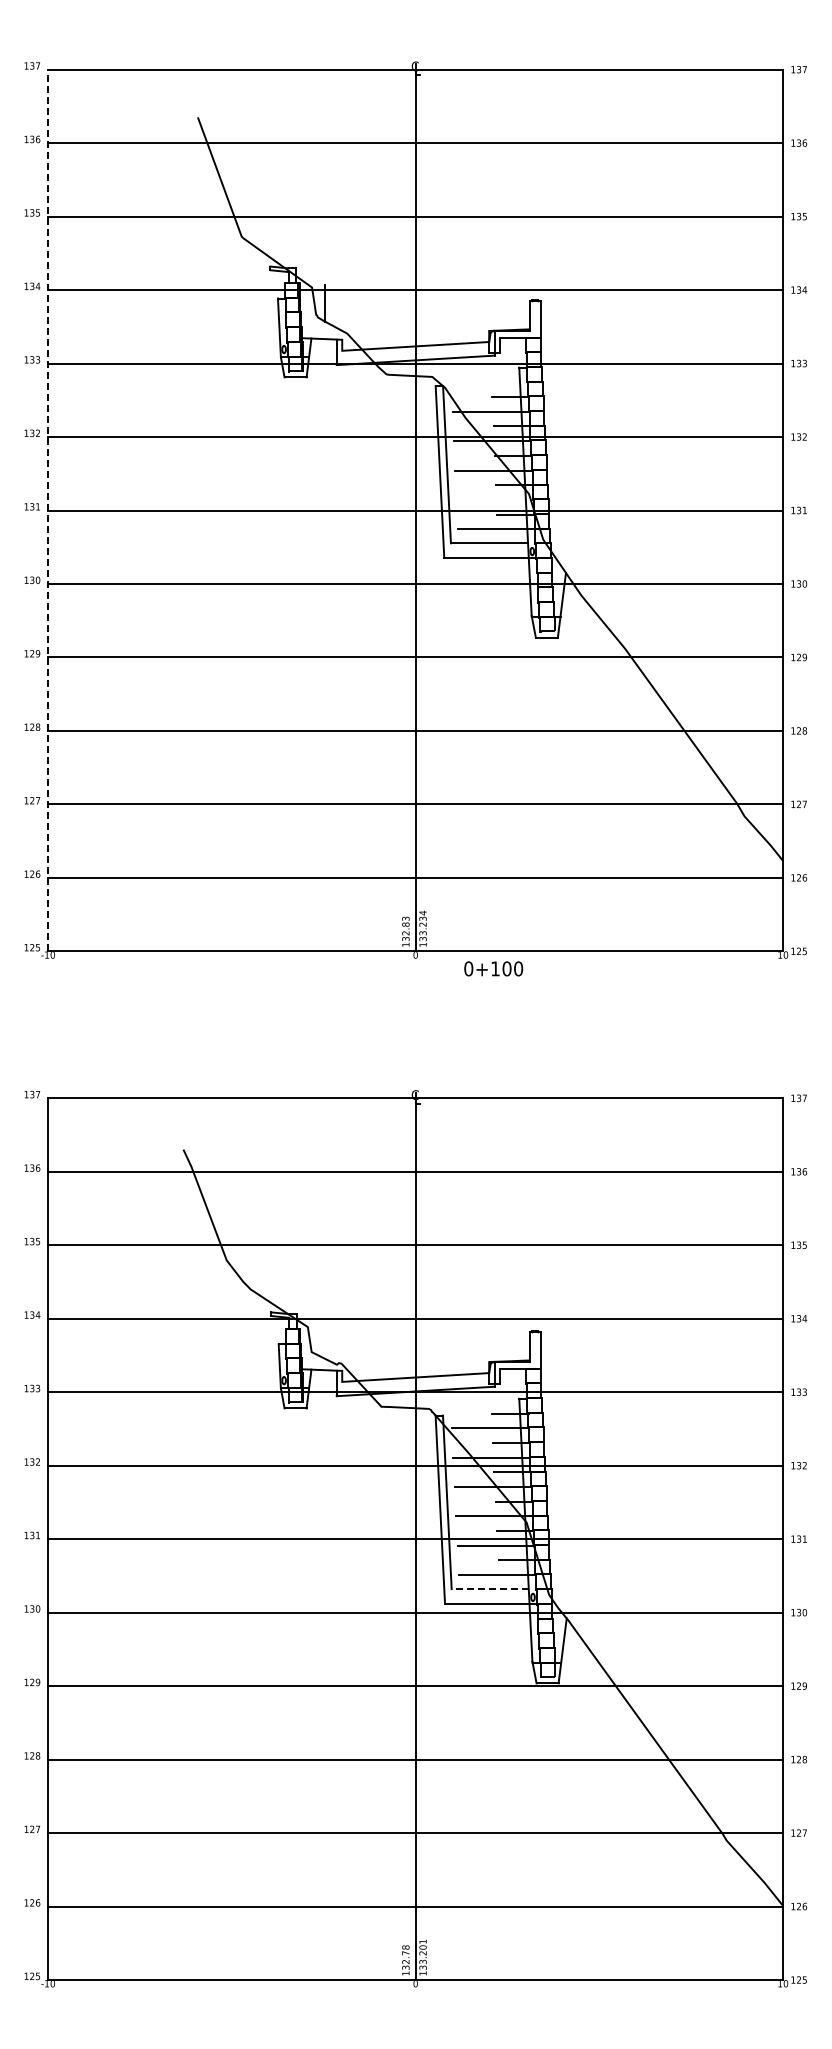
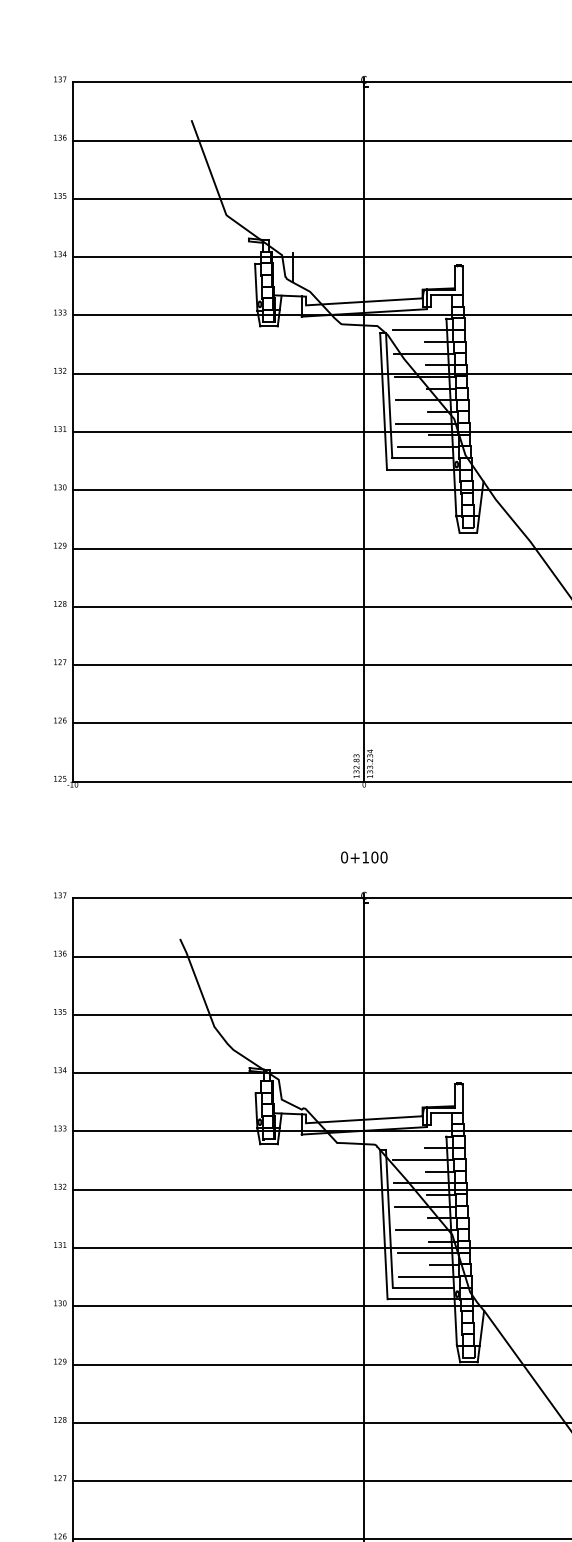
line: (489, 382) -> (422, 330), added
line: (494, 499) -> (426, 423), added
line: (48, 510) -> (73, 432), dashed -> solid
text: (493, 968) -> (364, 857), moved
line: (490, 1589) -> (423, 1287), dashed -> solid

